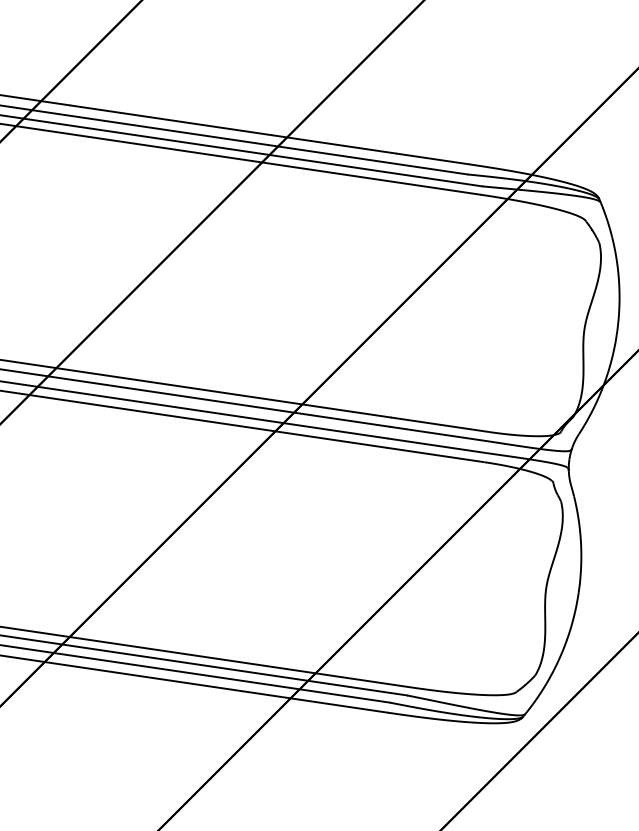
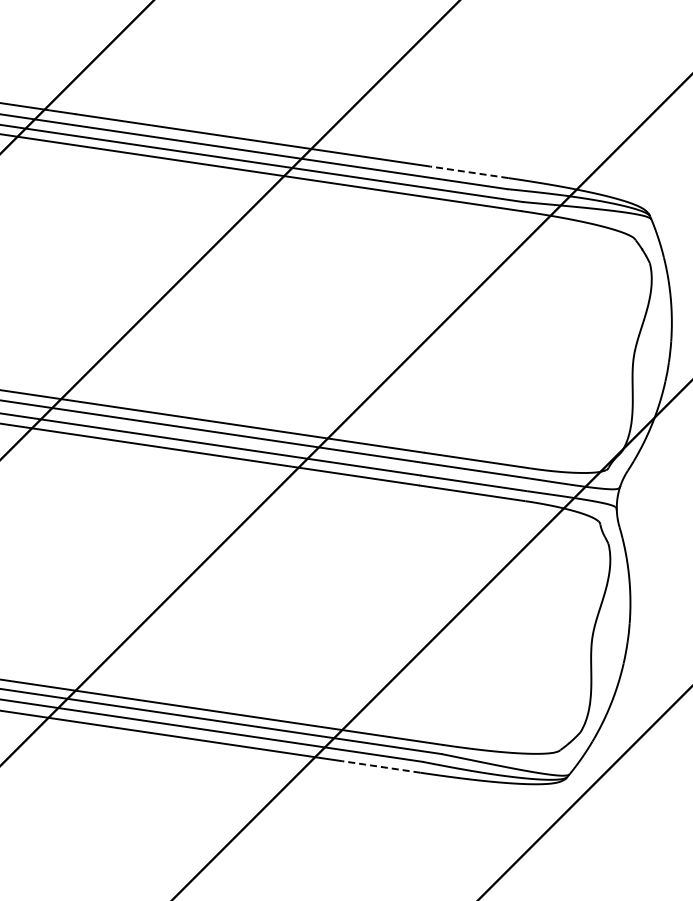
line: (432, 159) -> (468, 172), solid -> dashed
line: (351, 706) -> (381, 766), solid -> dashed

